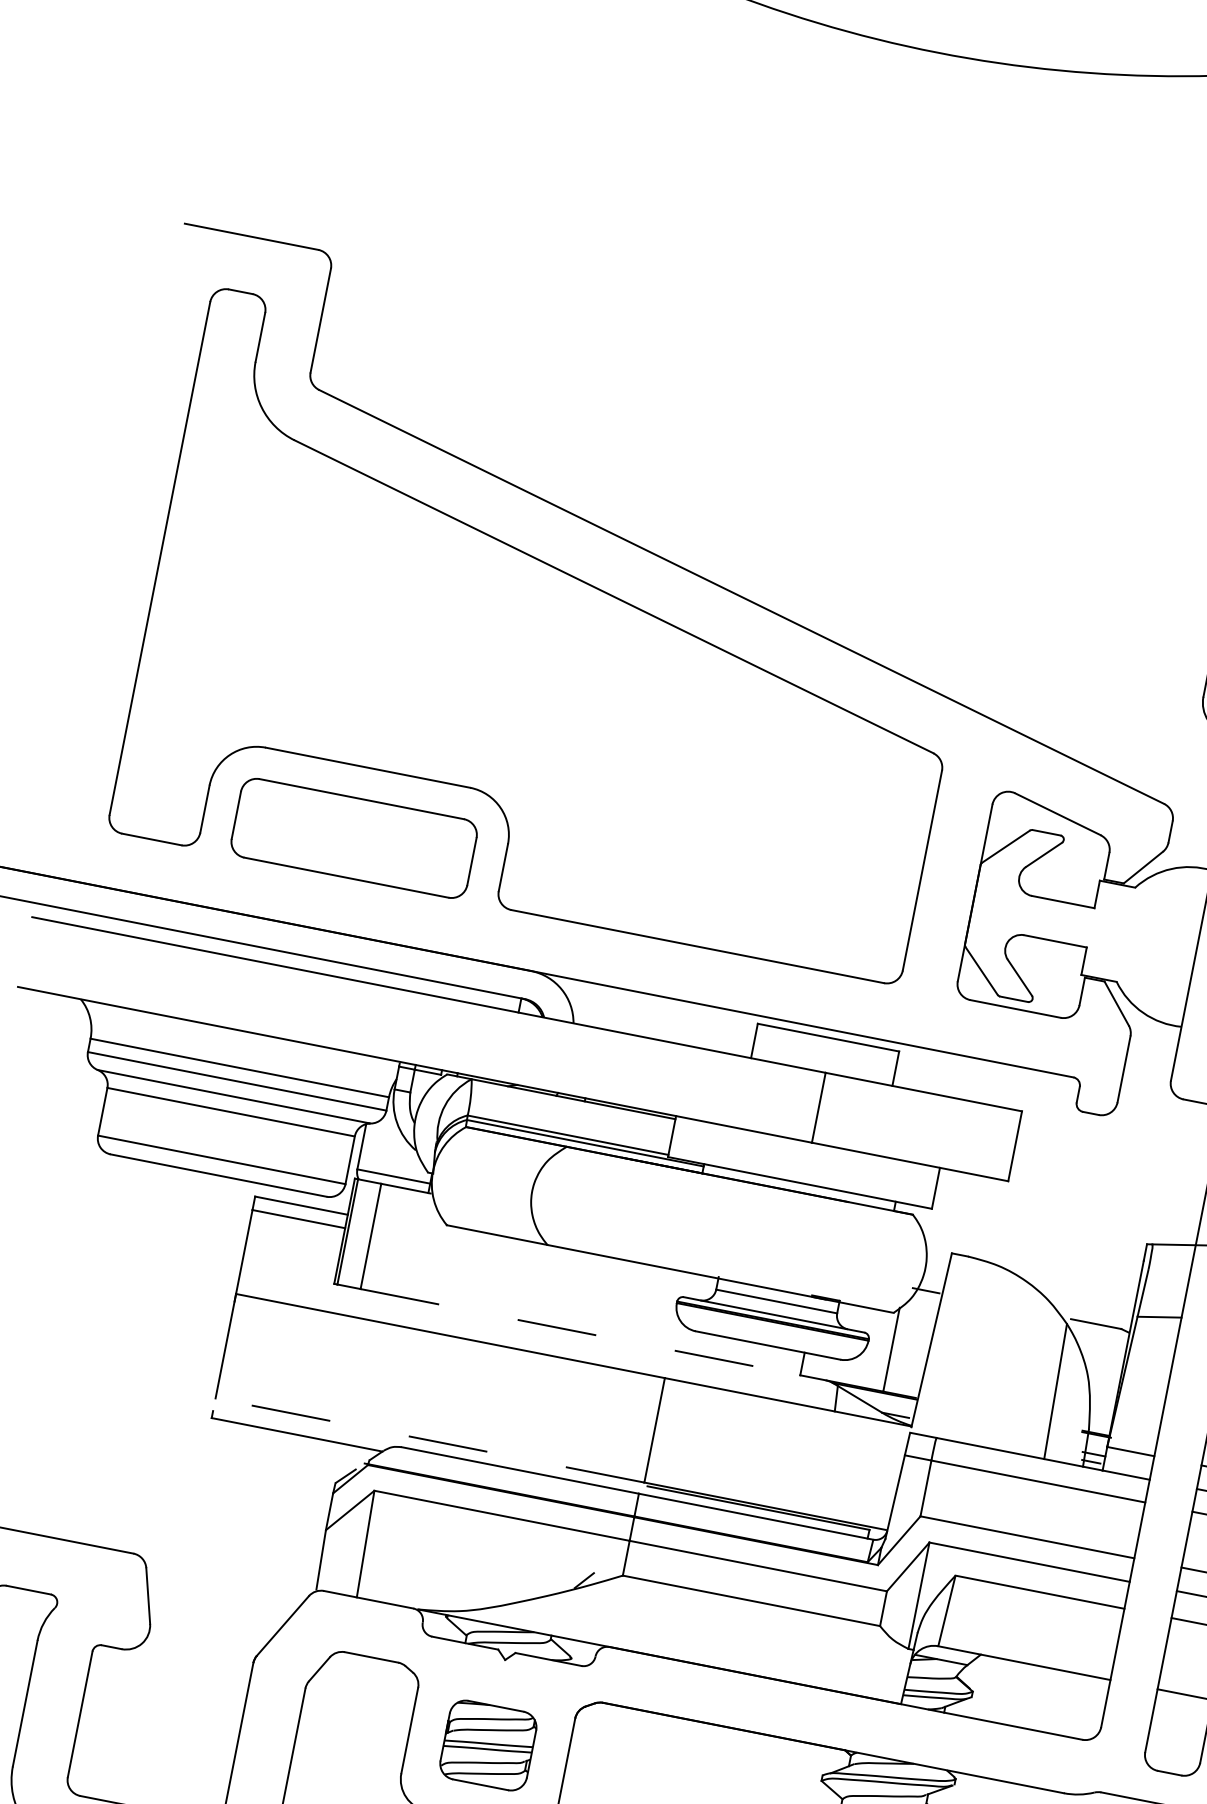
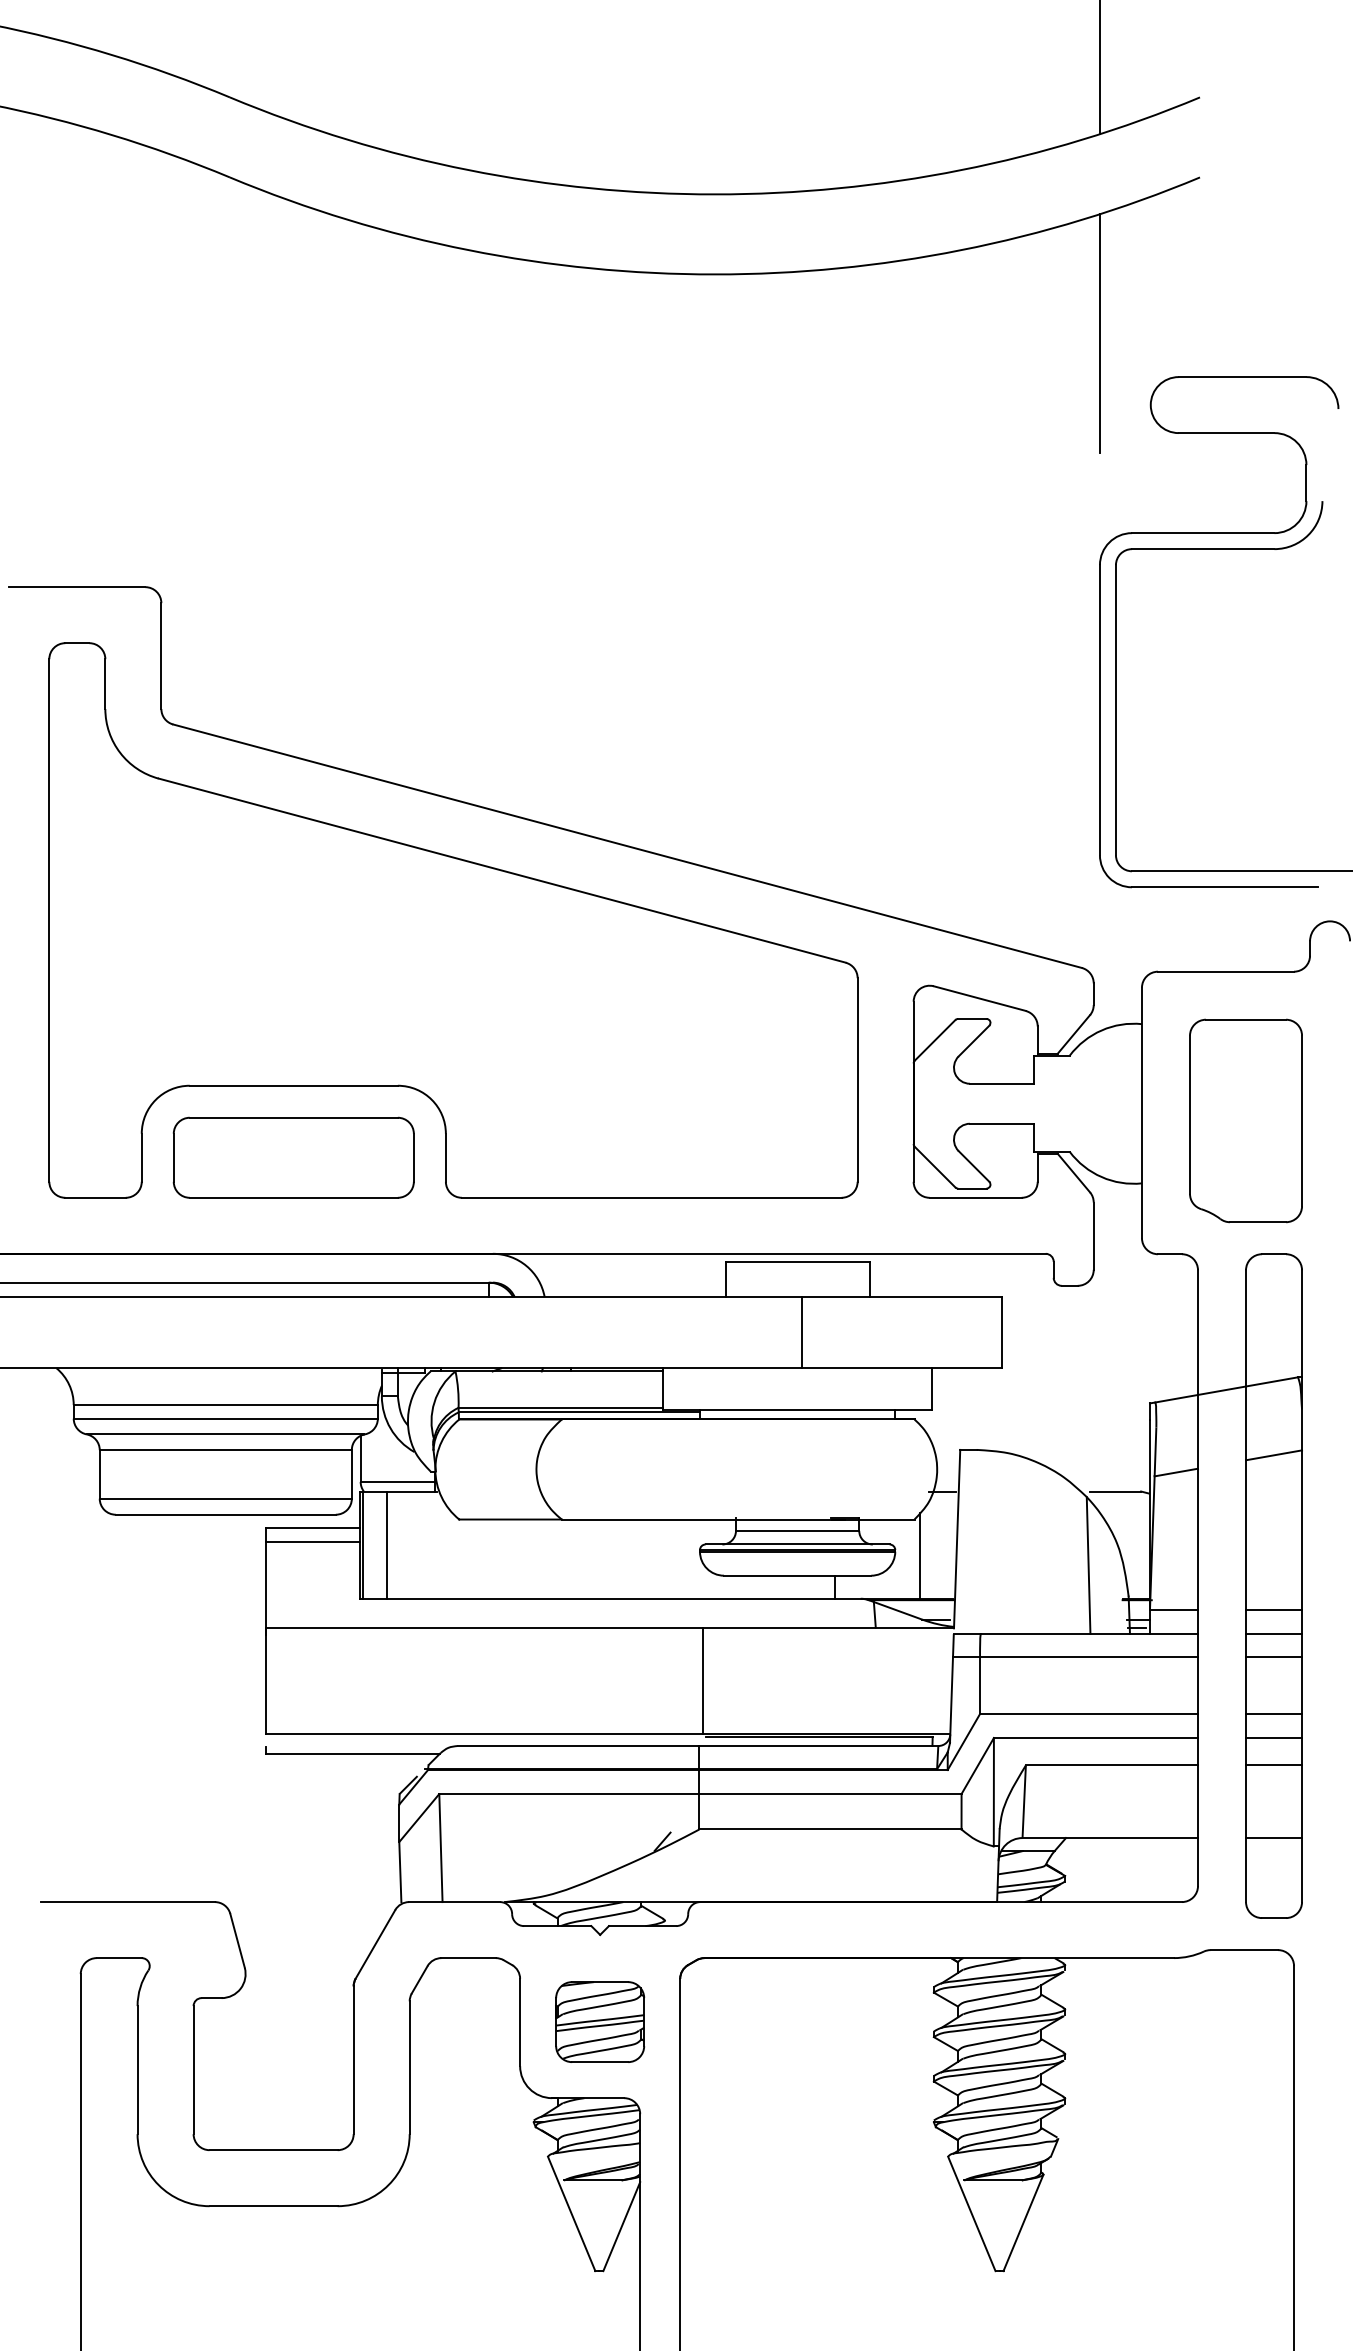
line: (581, 1332) -> (611, 1598), dashed -> solid
line: (429, 1440) -> (483, 1734), dashed -> solid

